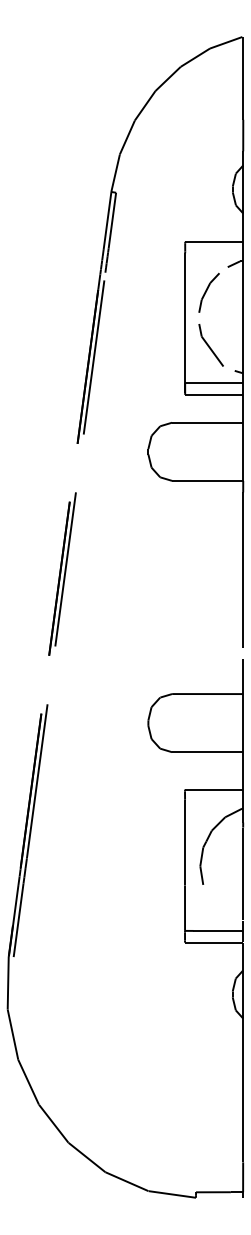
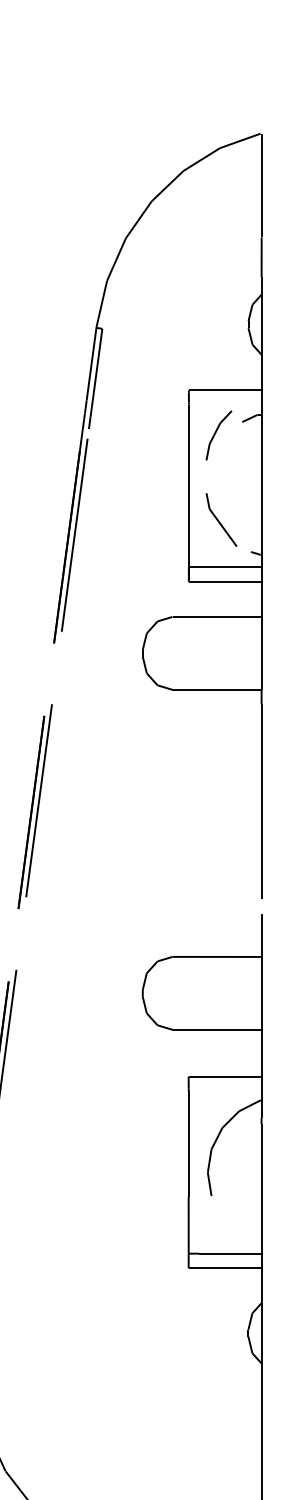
part: (208, 292) -> (218, 435), moved

